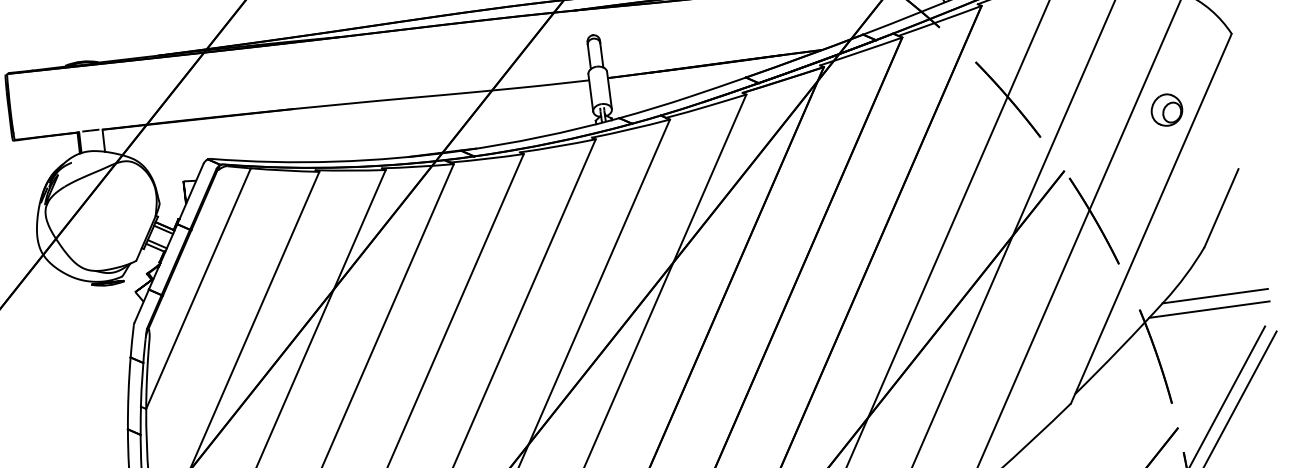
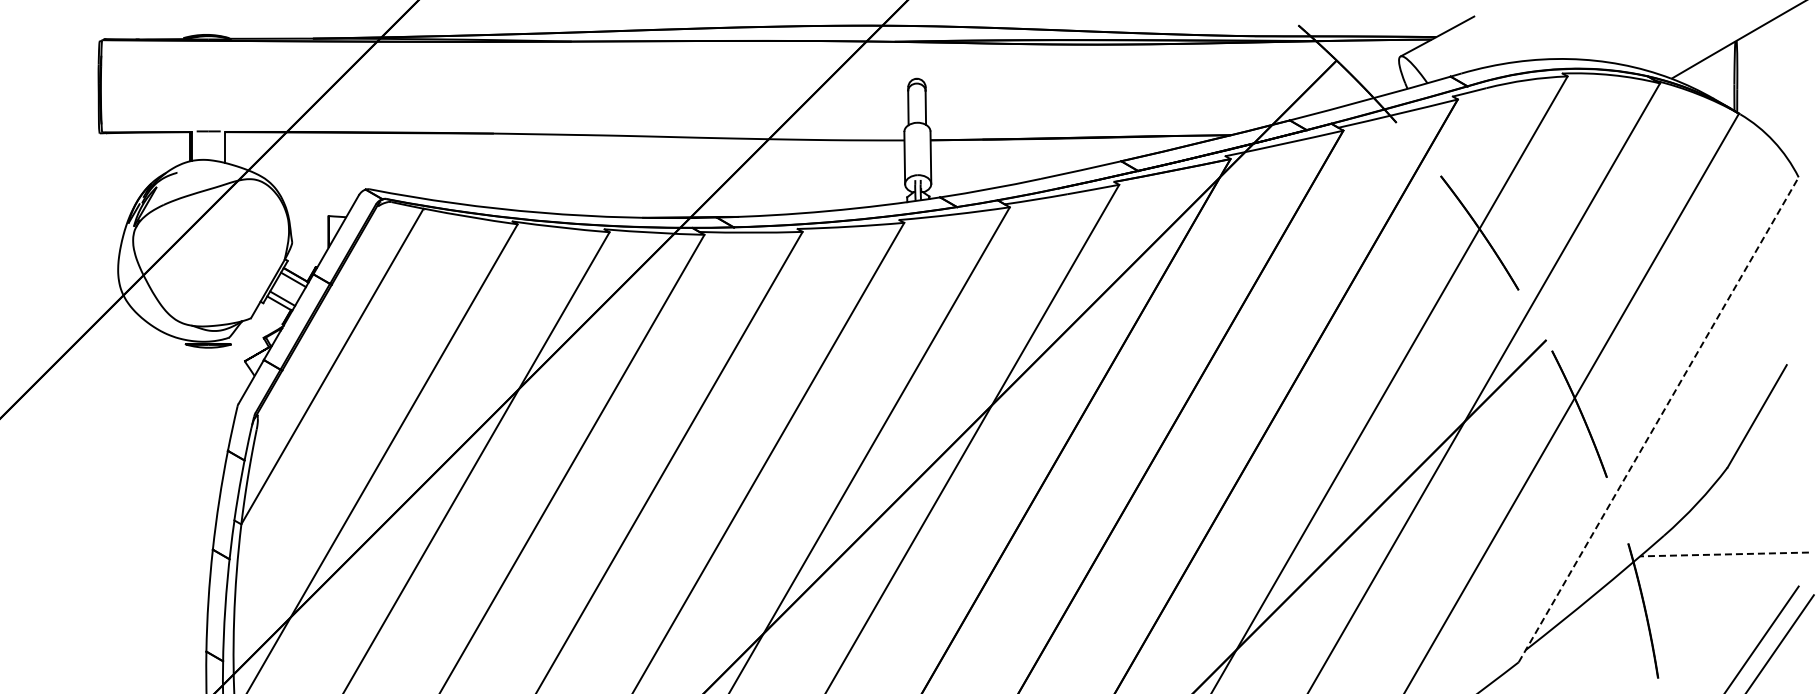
part: (1167, 110) -> (1697, 272), removed
line: (1151, 218) -> (1658, 419), solid -> dashed
line: (1215, 295) -> (1734, 536), removed
line: (1209, 309) -> (1724, 554), solid -> dashed

